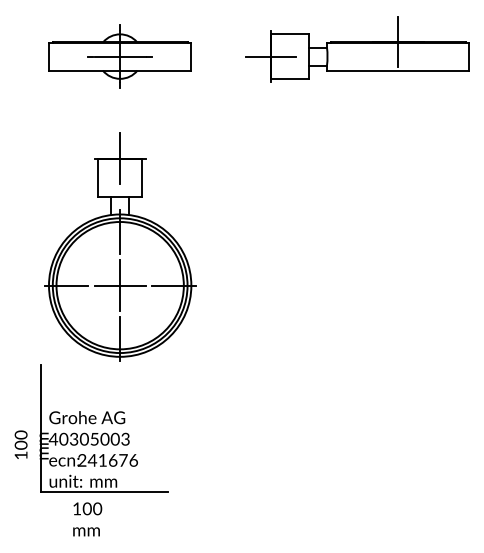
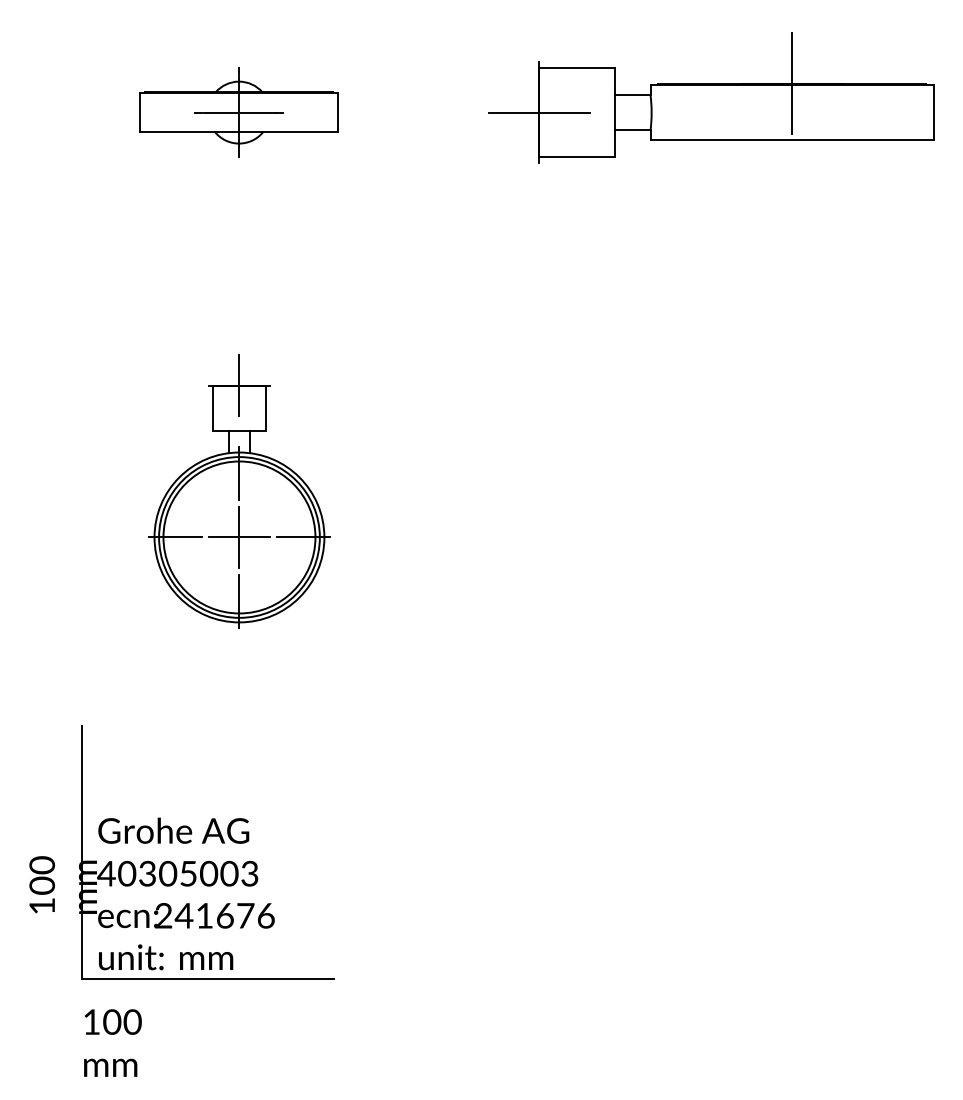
part: (119, 56) -> (237, 112), size x0.7
part: (120, 246) -> (239, 490), size x0.6
text: (87, 519) -> (112, 1043), moved

